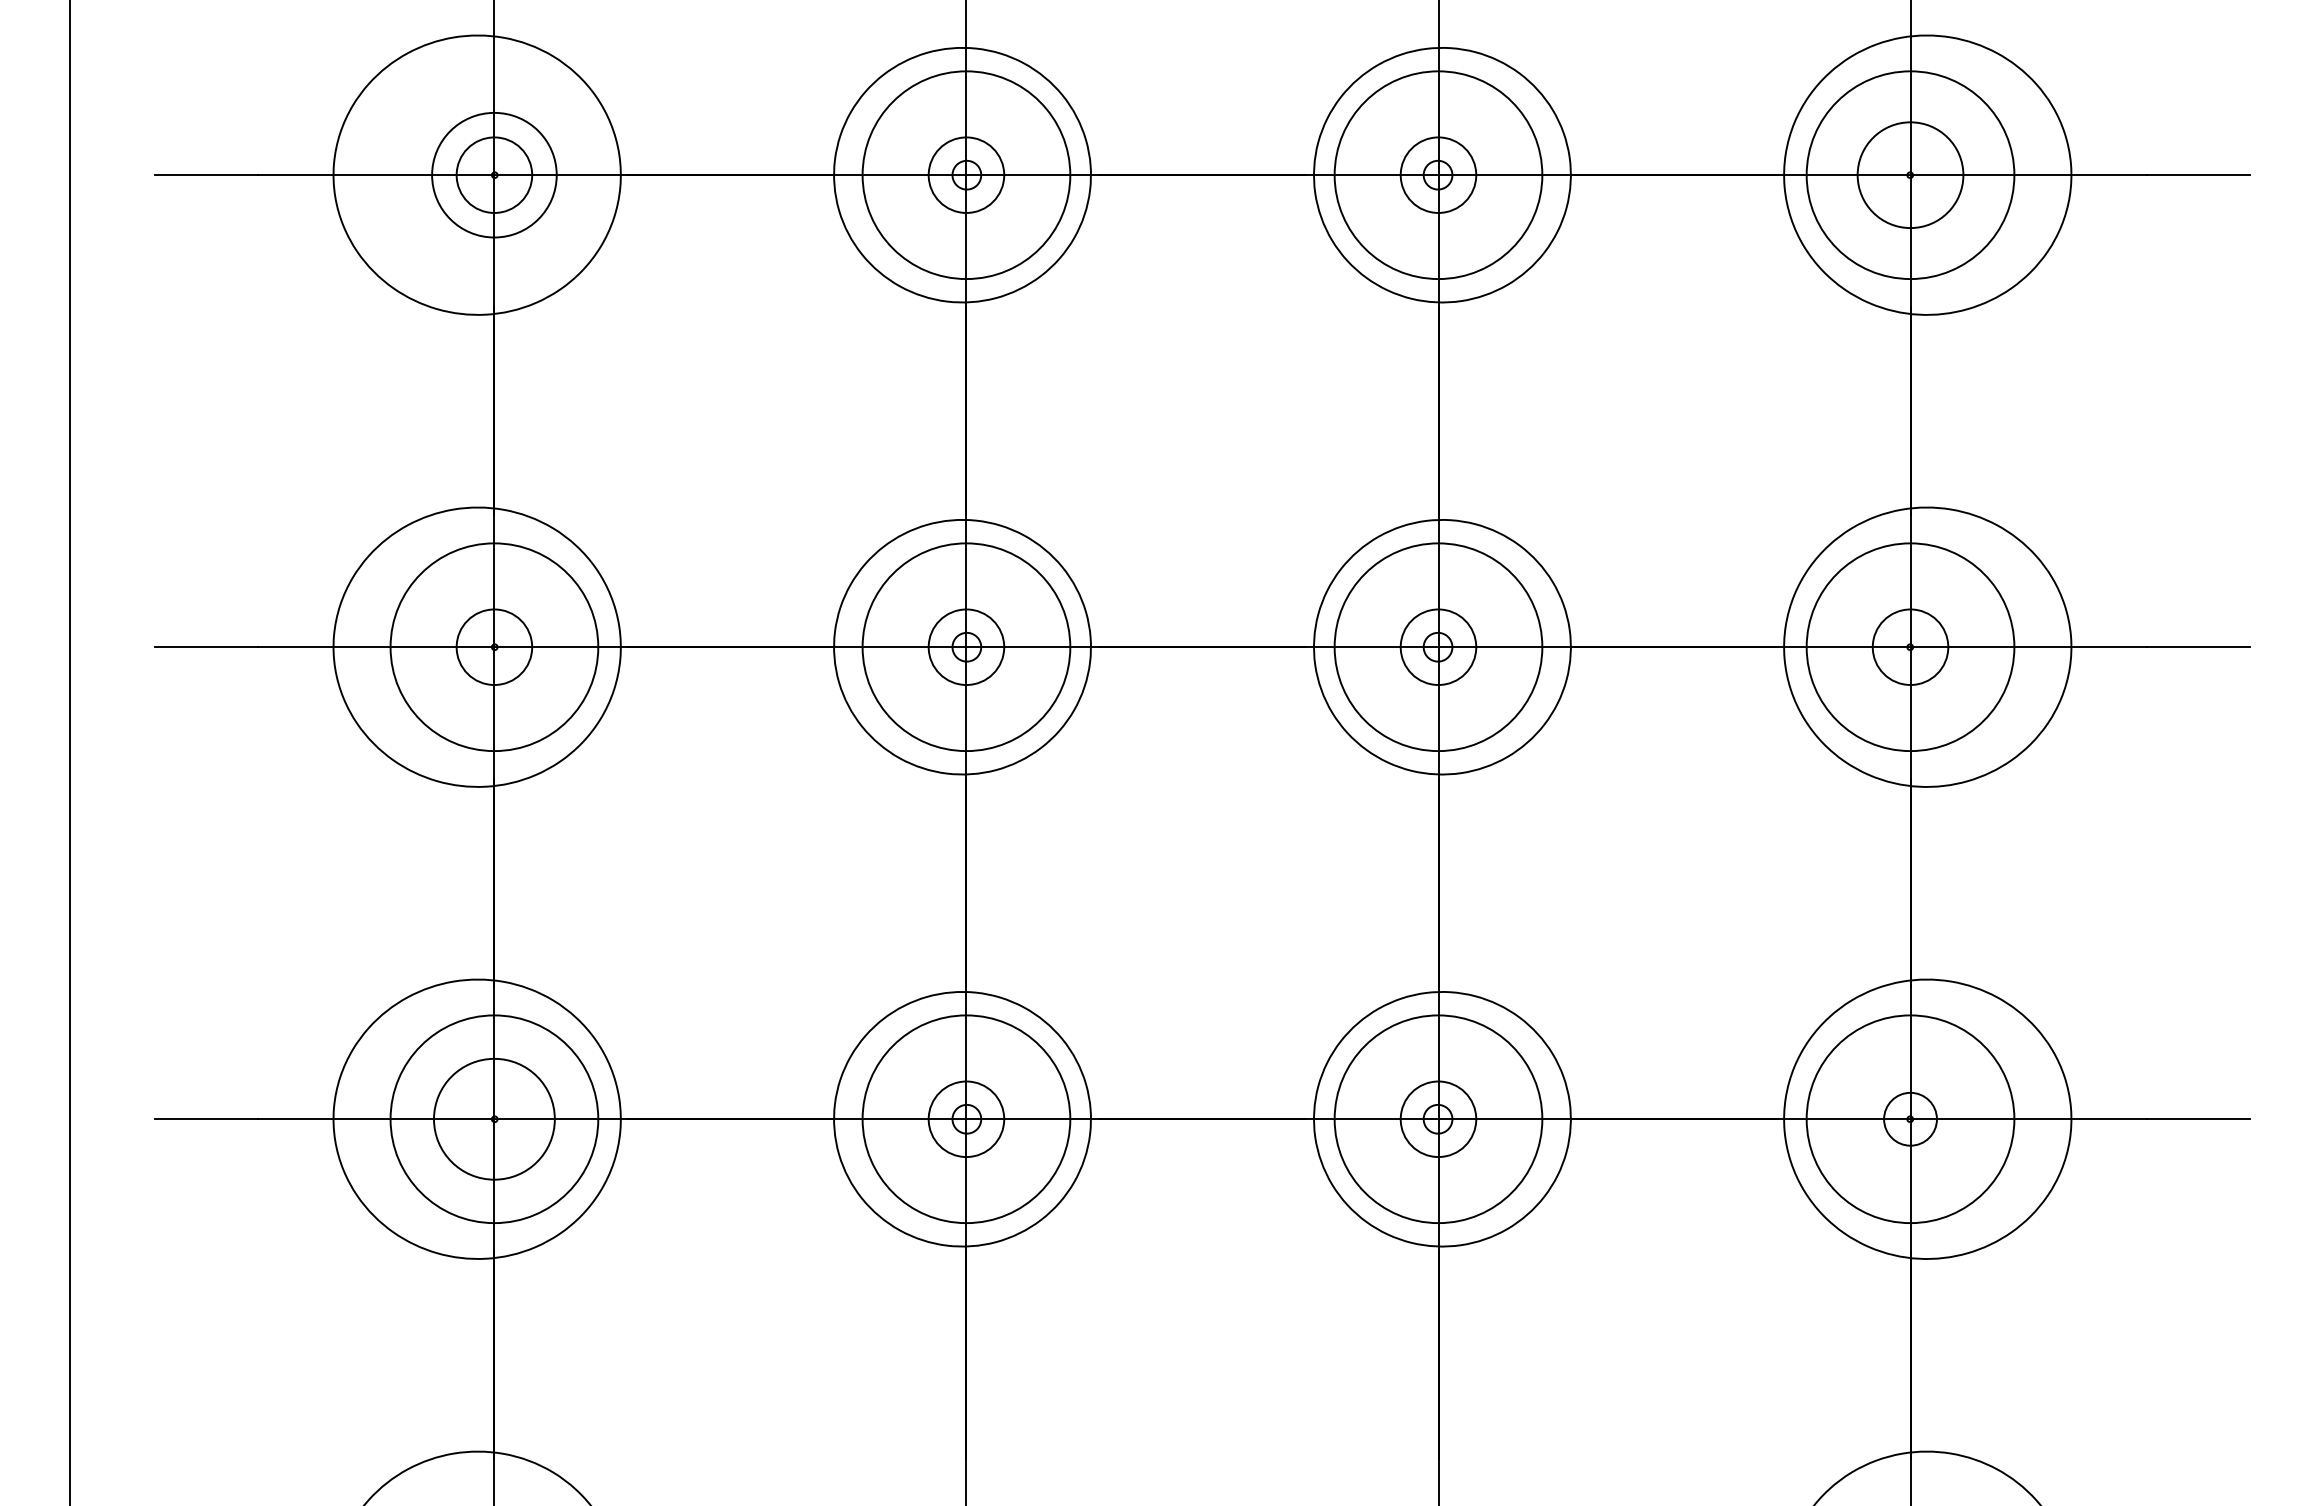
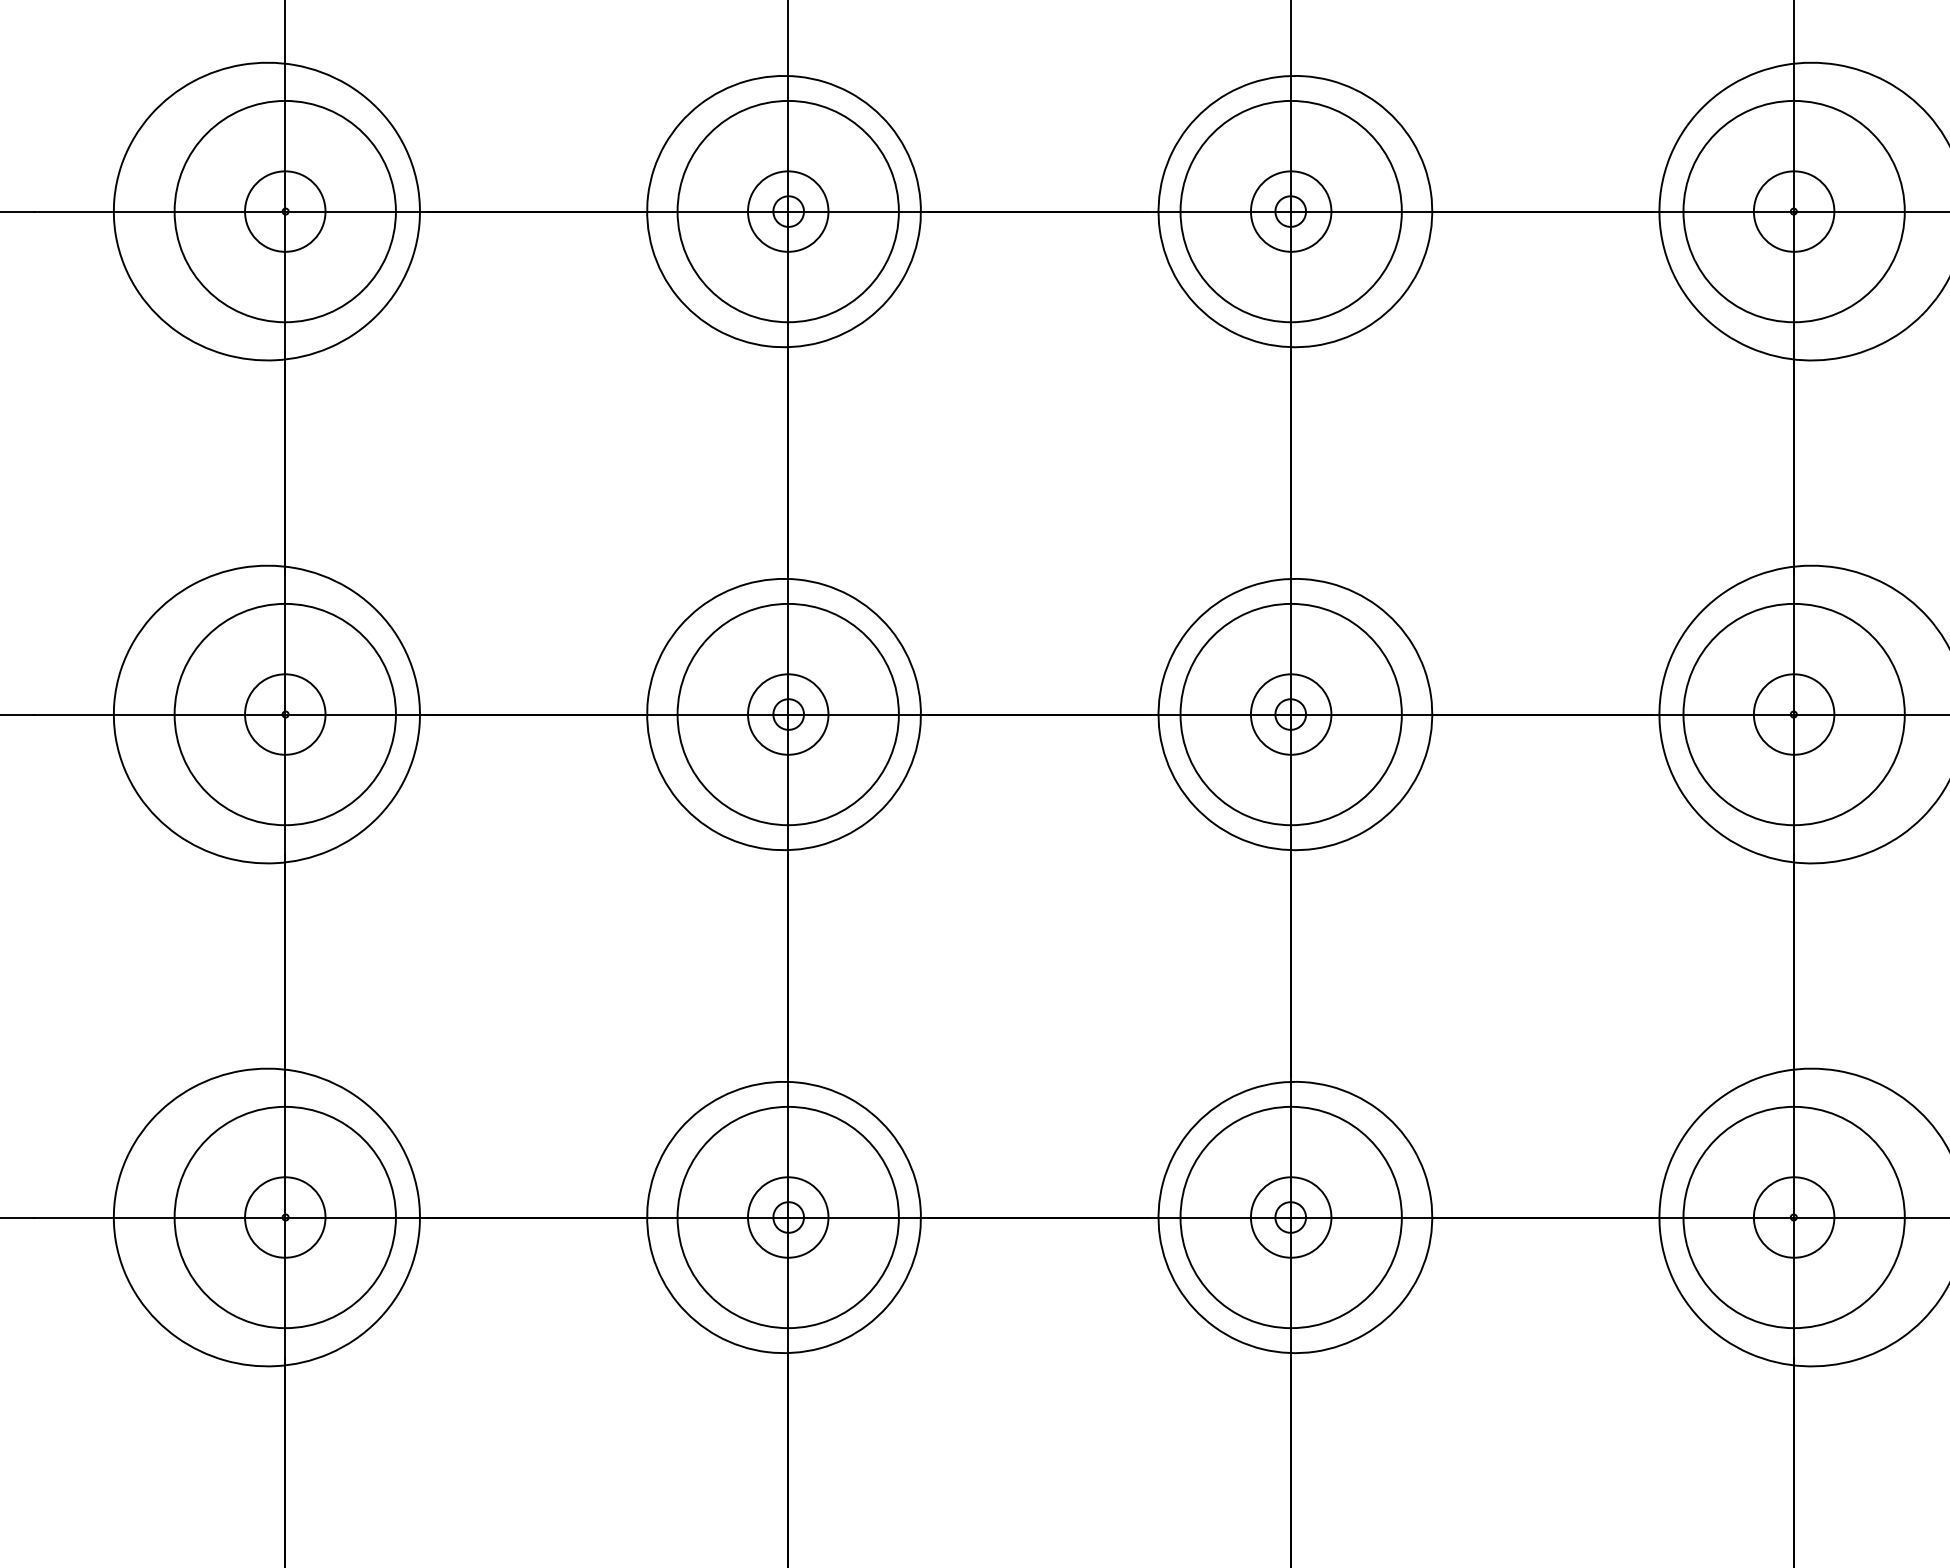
circle: (1910, 174) -> (1794, 210), size x0.71
circle: (494, 175) -> (285, 211), size x1.67
circle: (494, 1119) -> (285, 1217), size x0.62
circle: (1910, 1119) -> (1794, 1217), size x1.43

